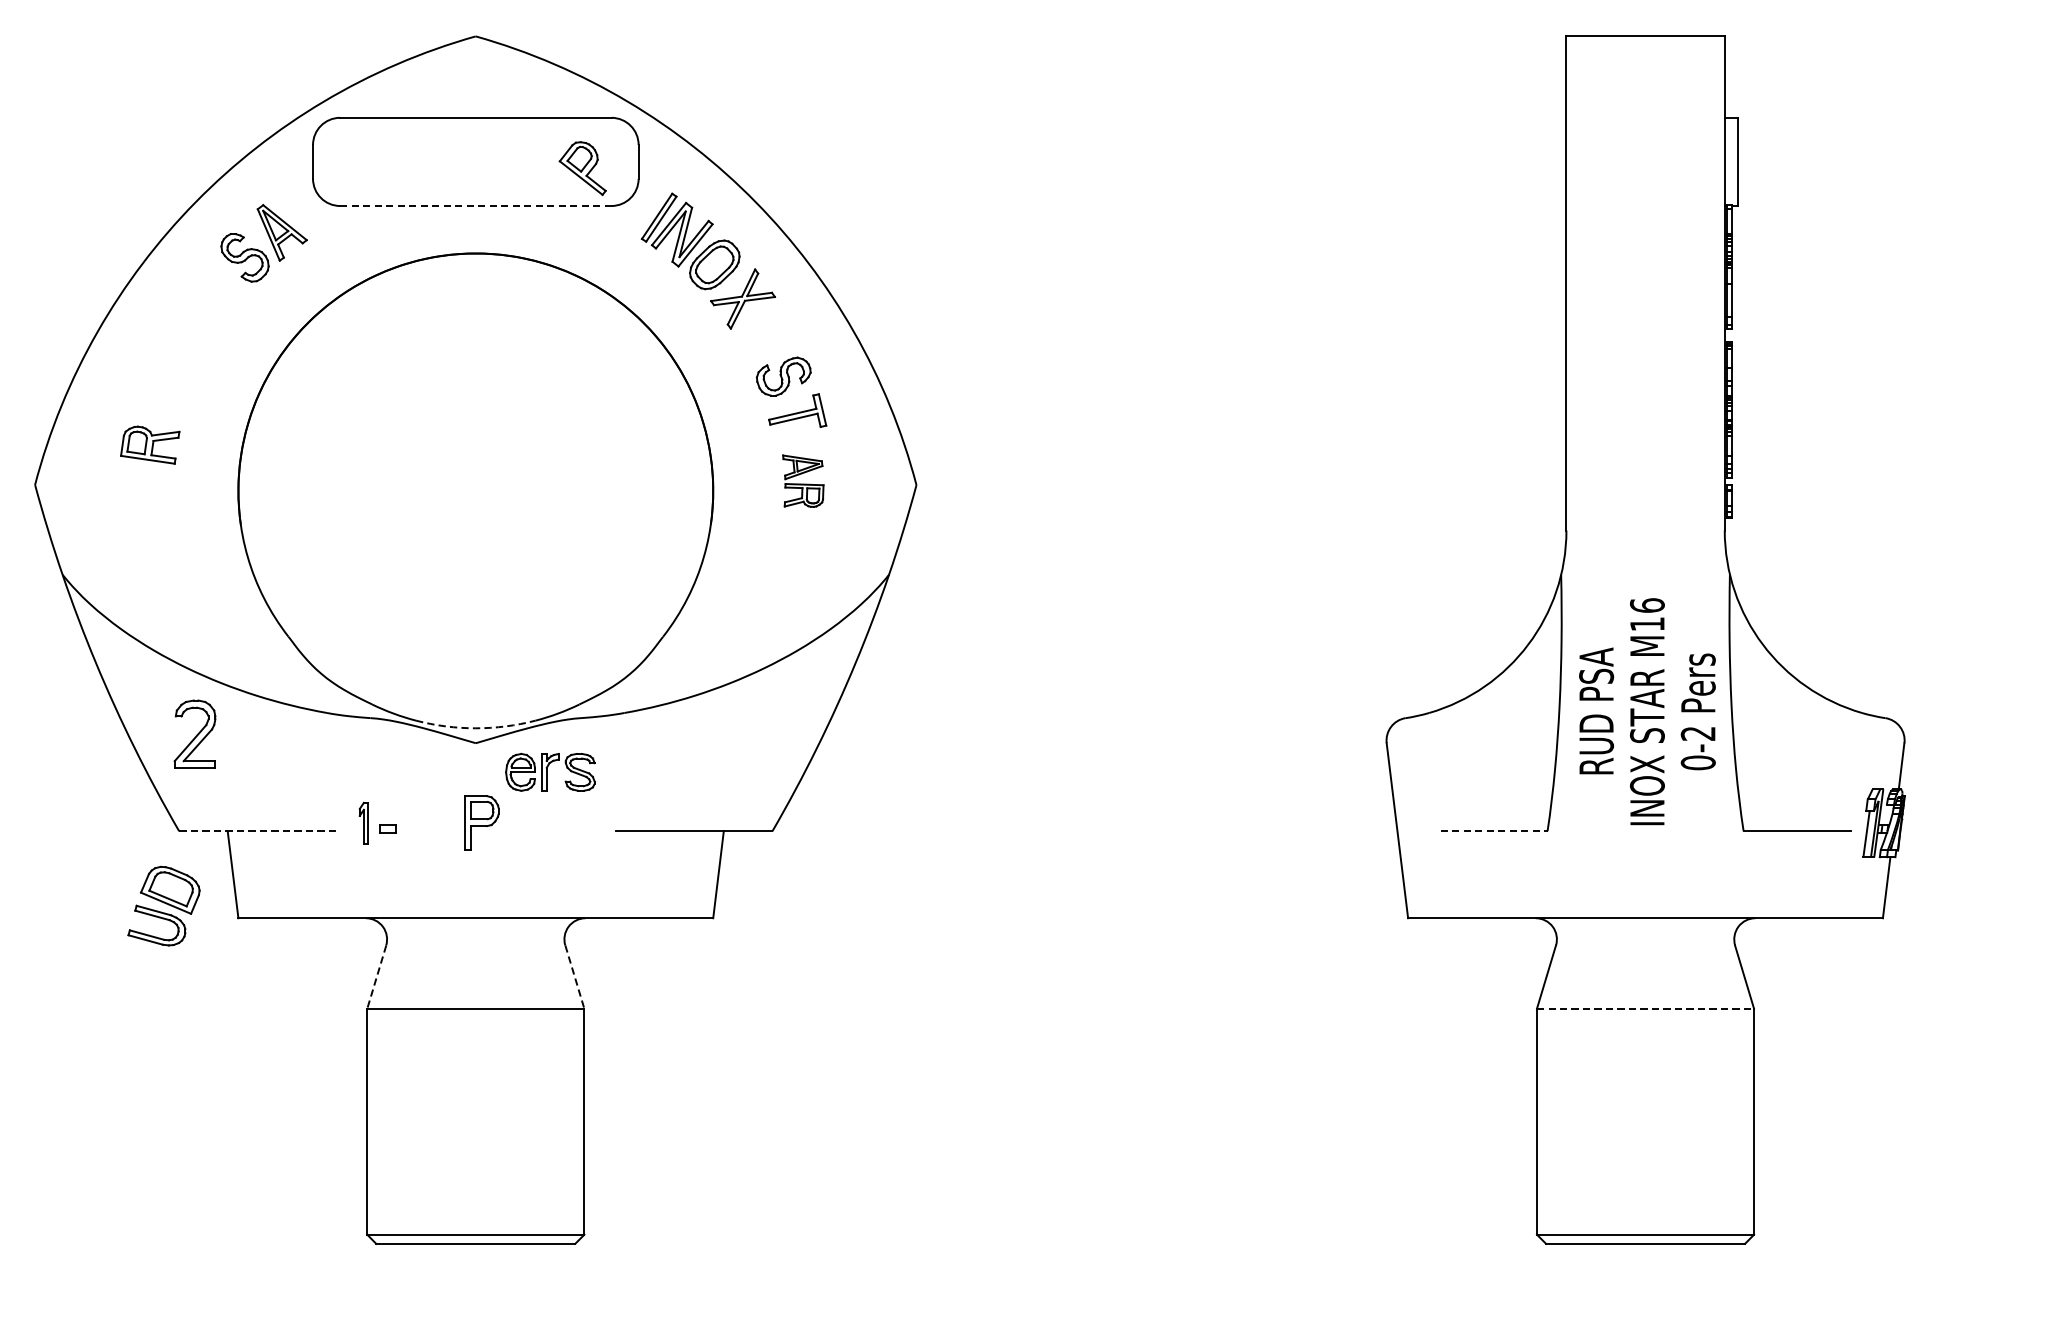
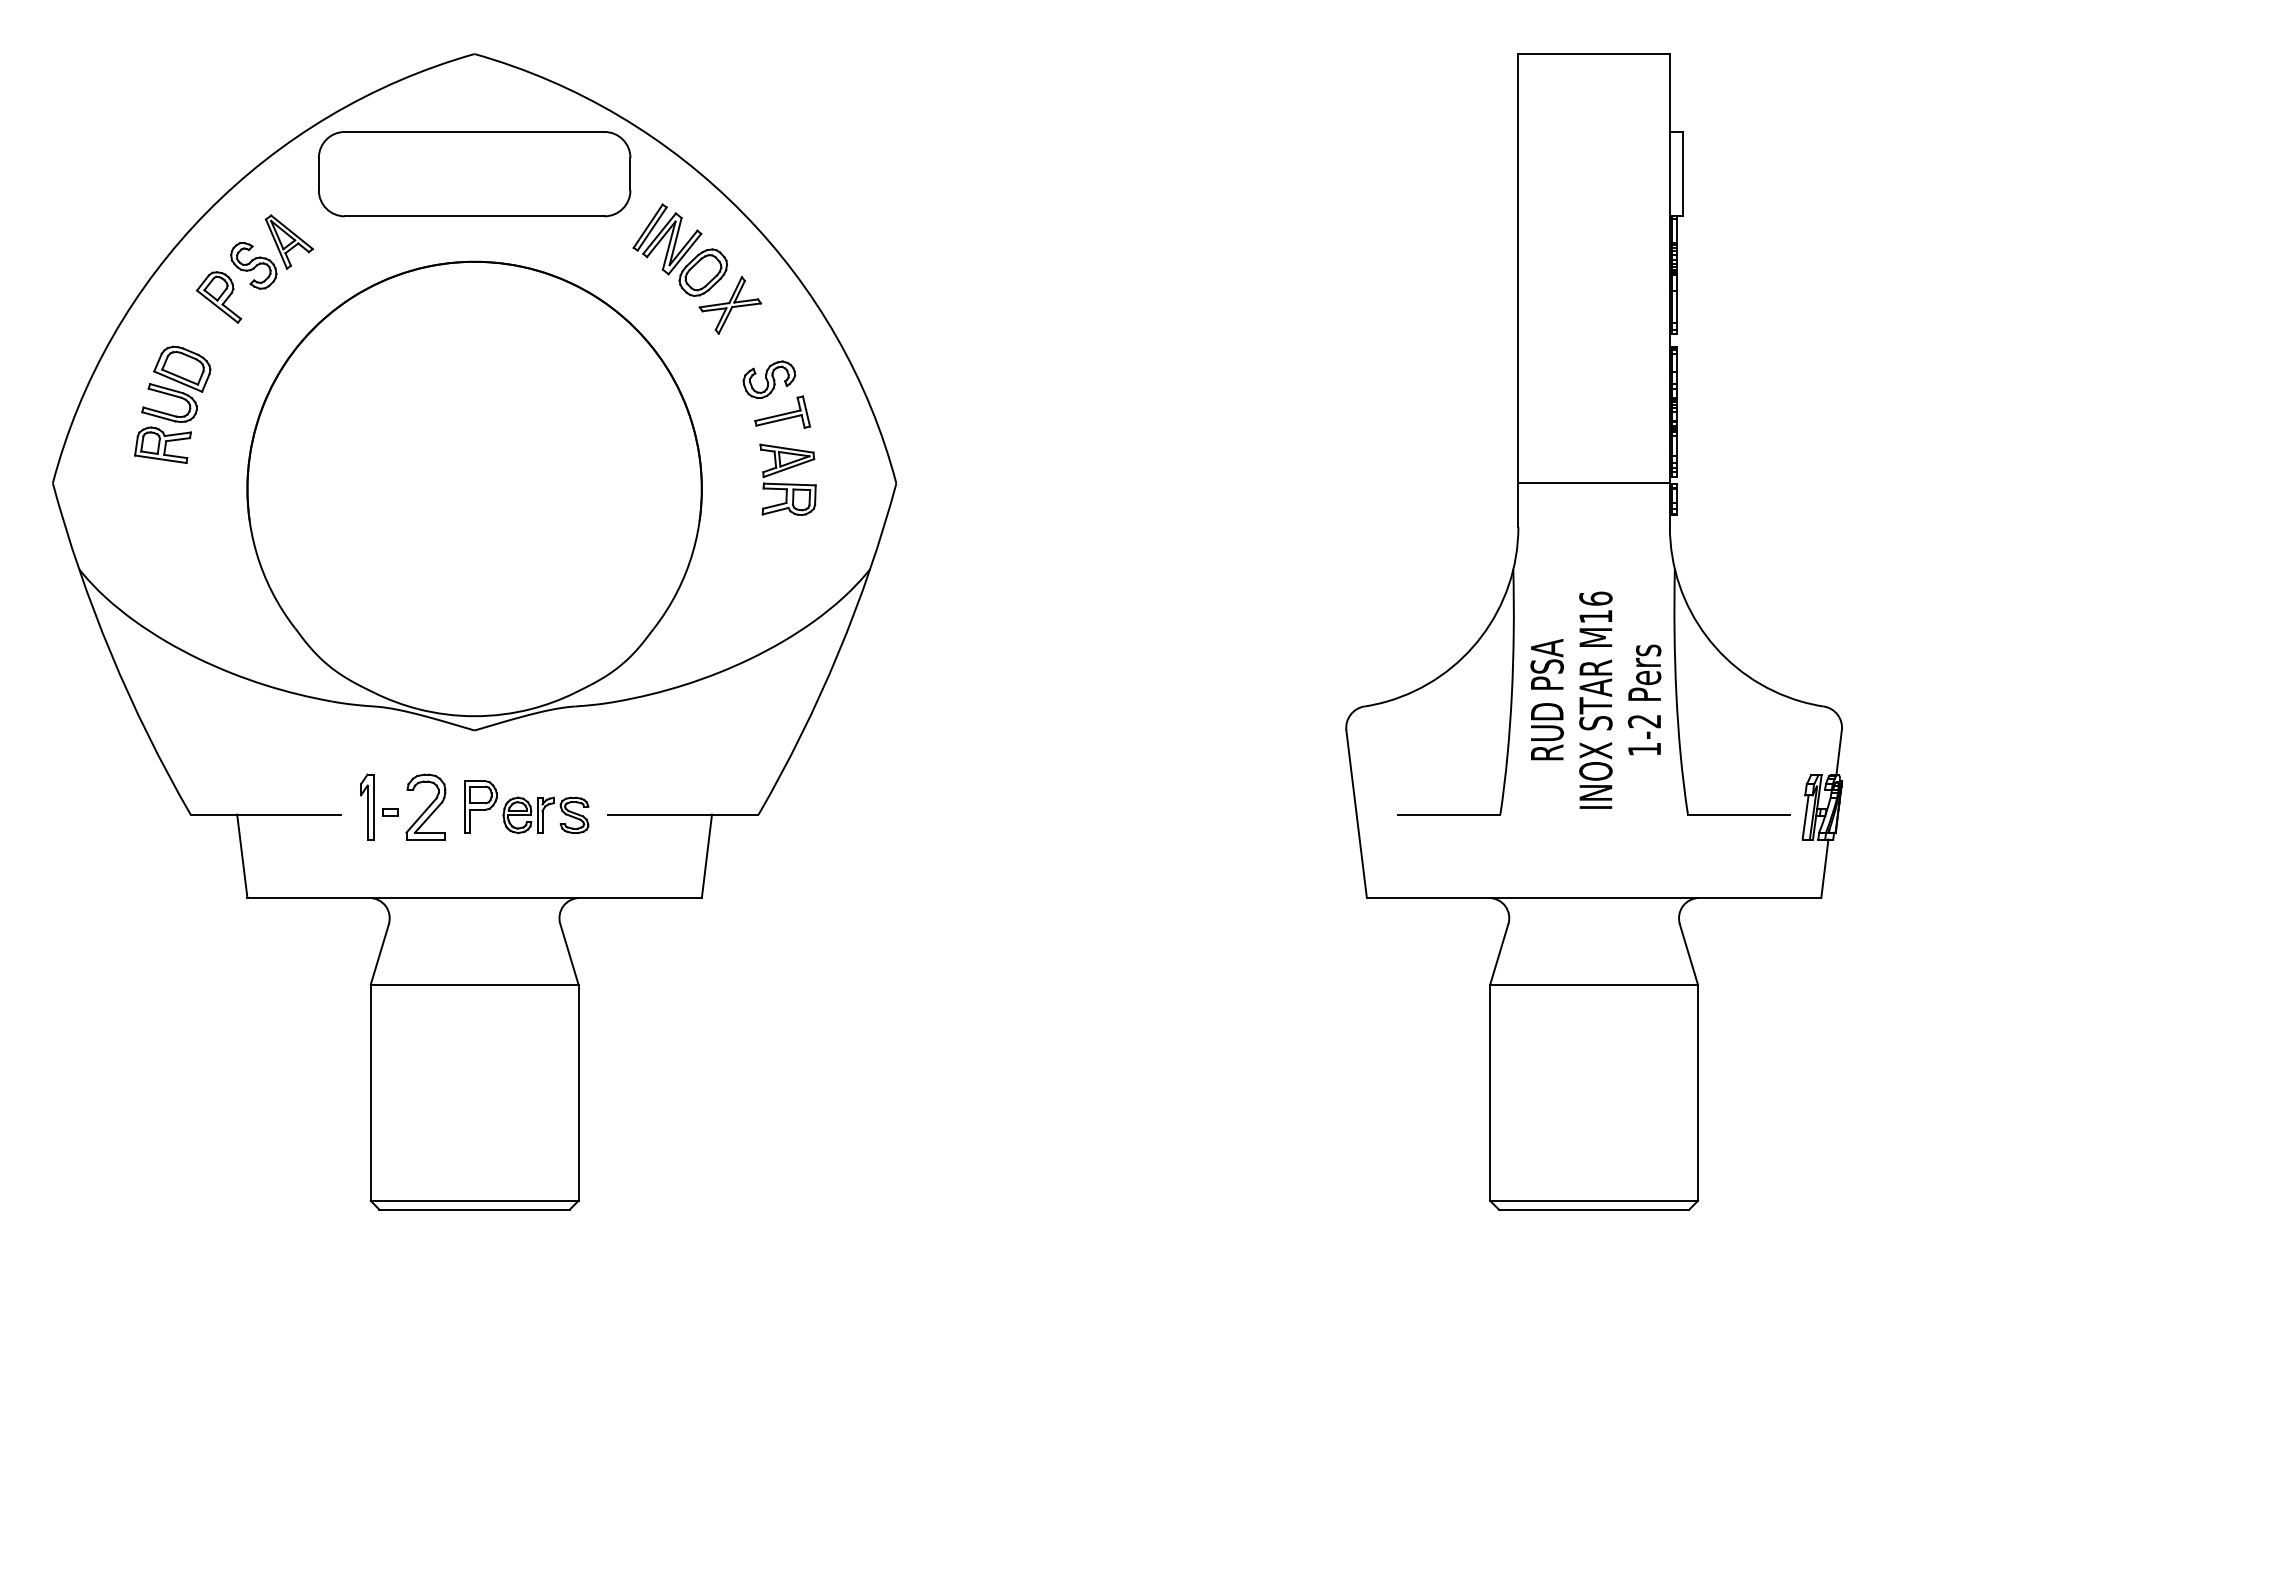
part: (582, 168) -> (218, 297), moved
line: (475, 206) -> (474, 216), dashed -> solid
part: (802, 480) -> (787, 479), size x1.43
line: (1644, 485) -> (1593, 483), added
arc: (475, 728) -> (474, 716), dashed -> solid
part: (194, 733) -> (425, 806), moved
text: (1698, 763) -> (1644, 749), 0-2 -> 1-2
part: (549, 772) -> (545, 815), moved
part: (363, 822) -> (367, 806), size x1.67
line: (257, 831) -> (265, 814), dashed -> solid
line: (1494, 831) -> (1449, 814), dashed -> solid
part: (164, 905) -> (176, 383), moved
line: (376, 977) -> (379, 954), dashed -> solid
line: (574, 977) -> (569, 954), dashed -> solid
line: (1645, 1008) -> (1594, 984), dashed -> solid

